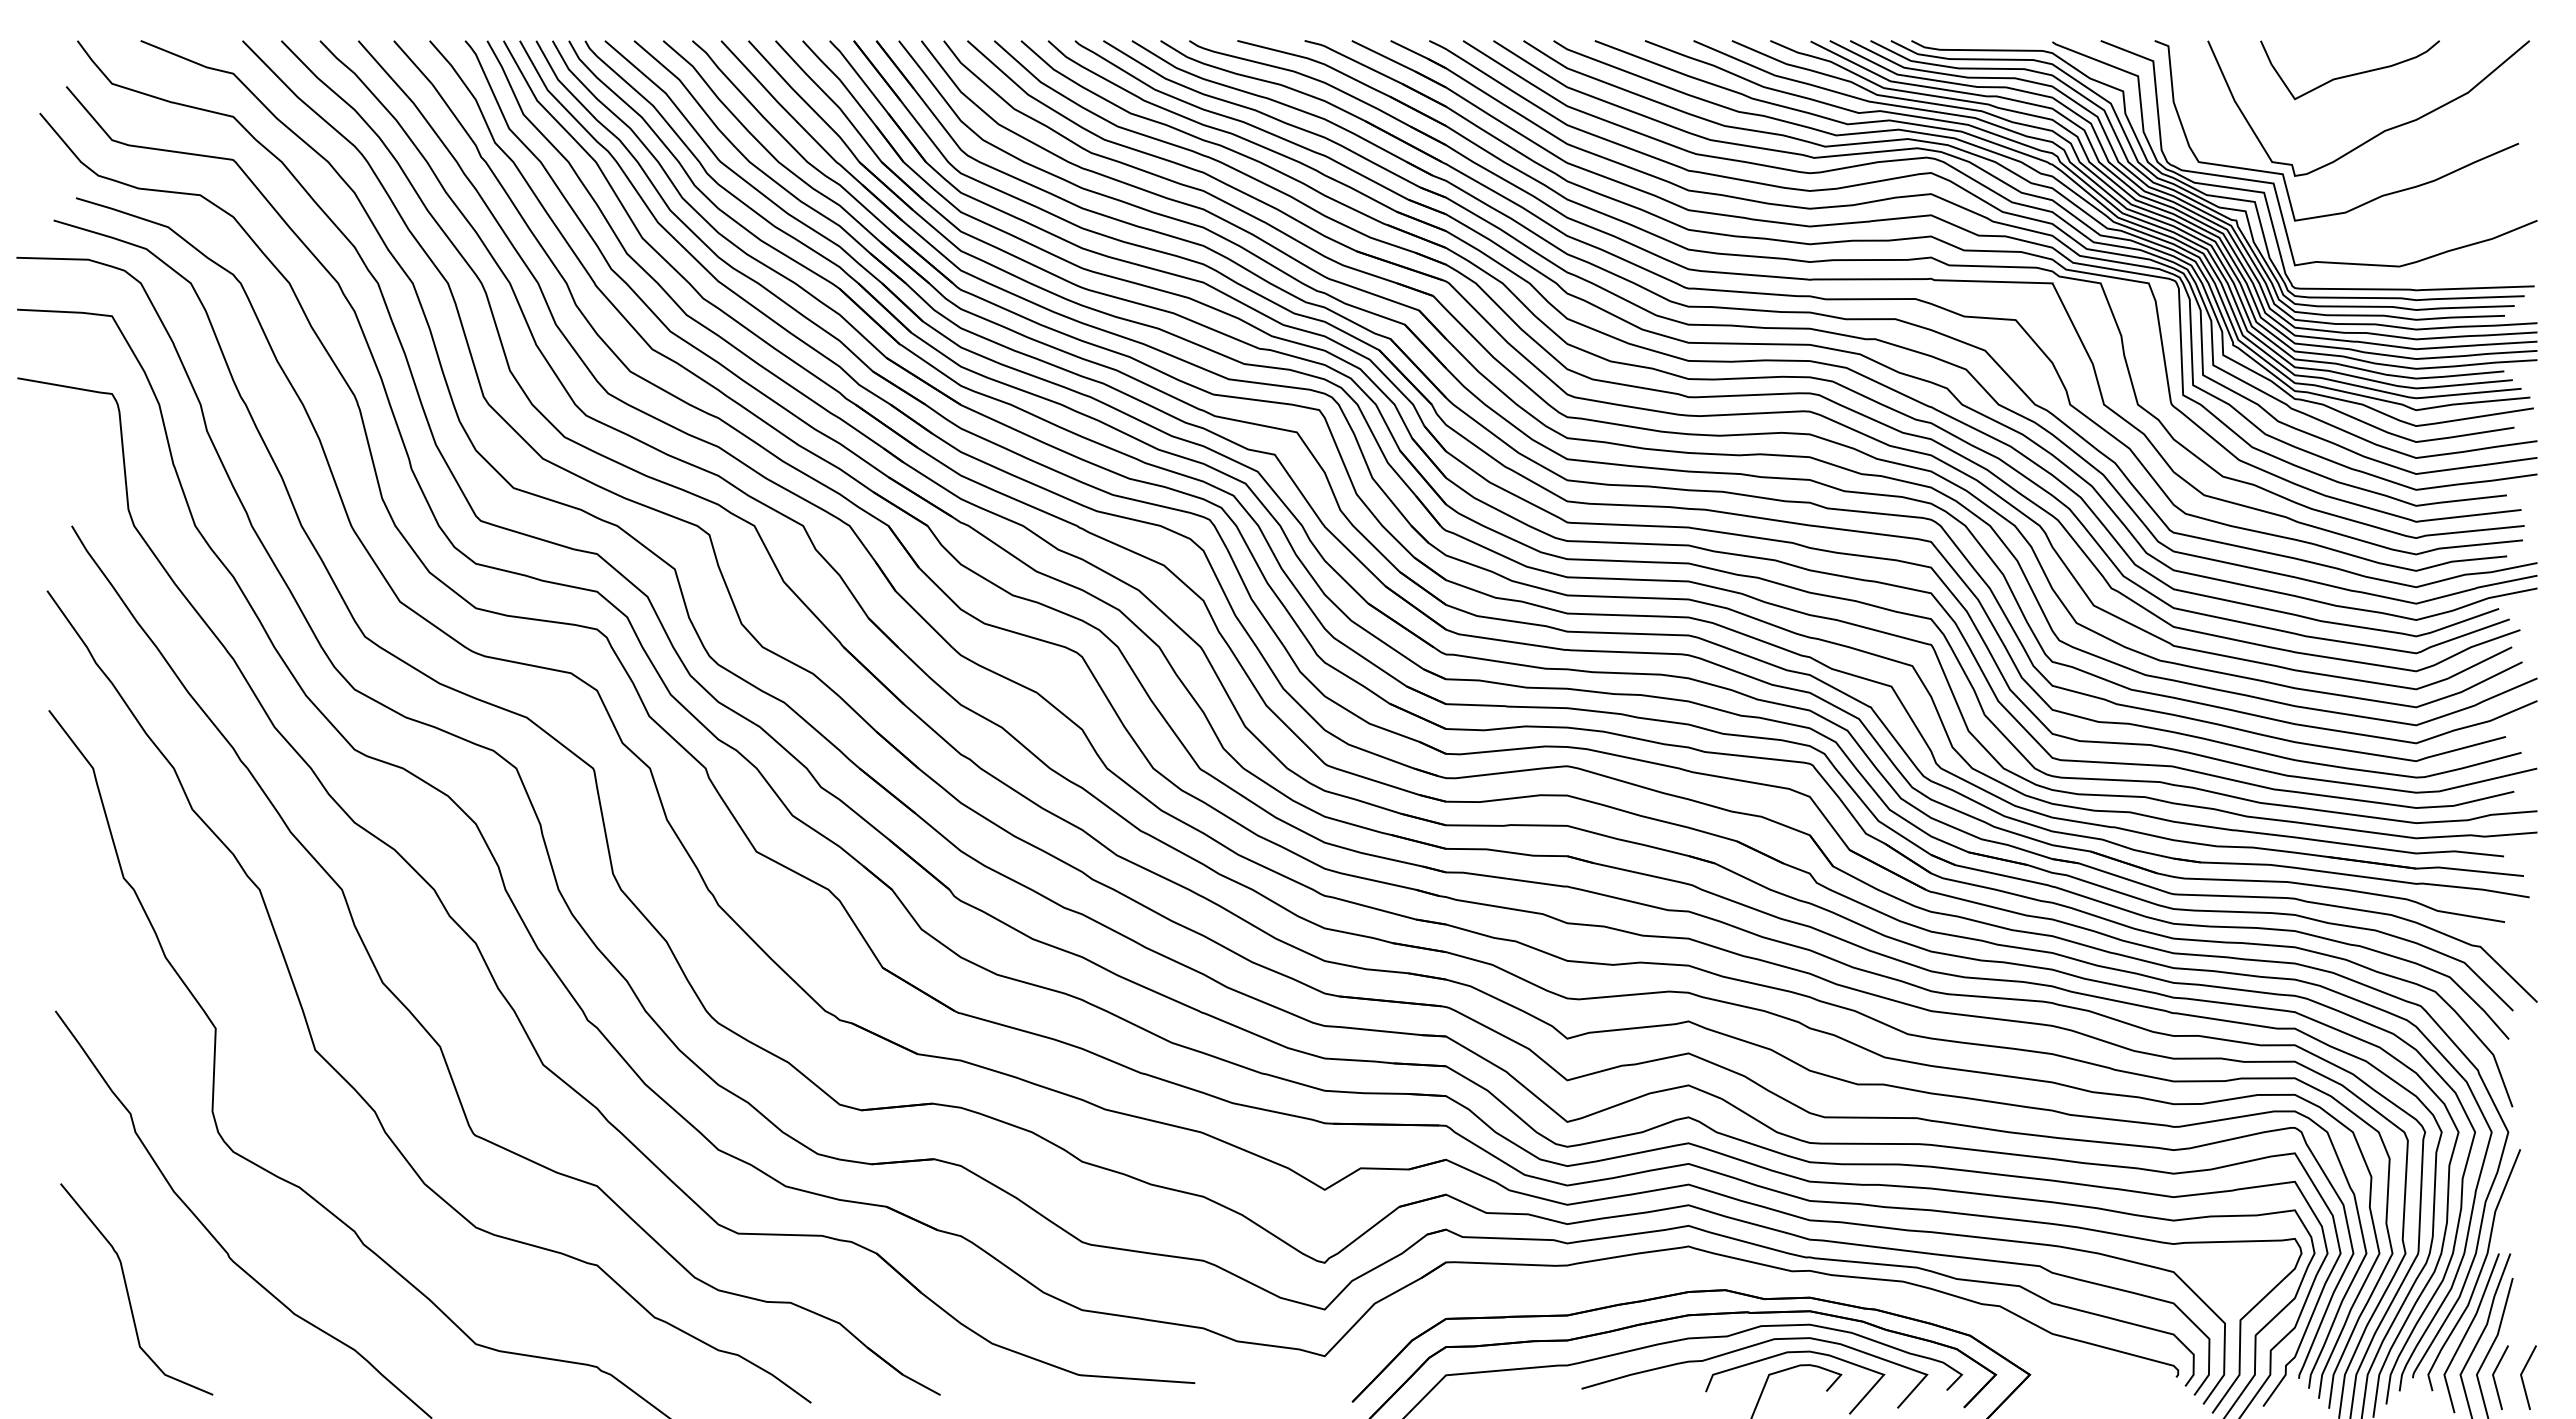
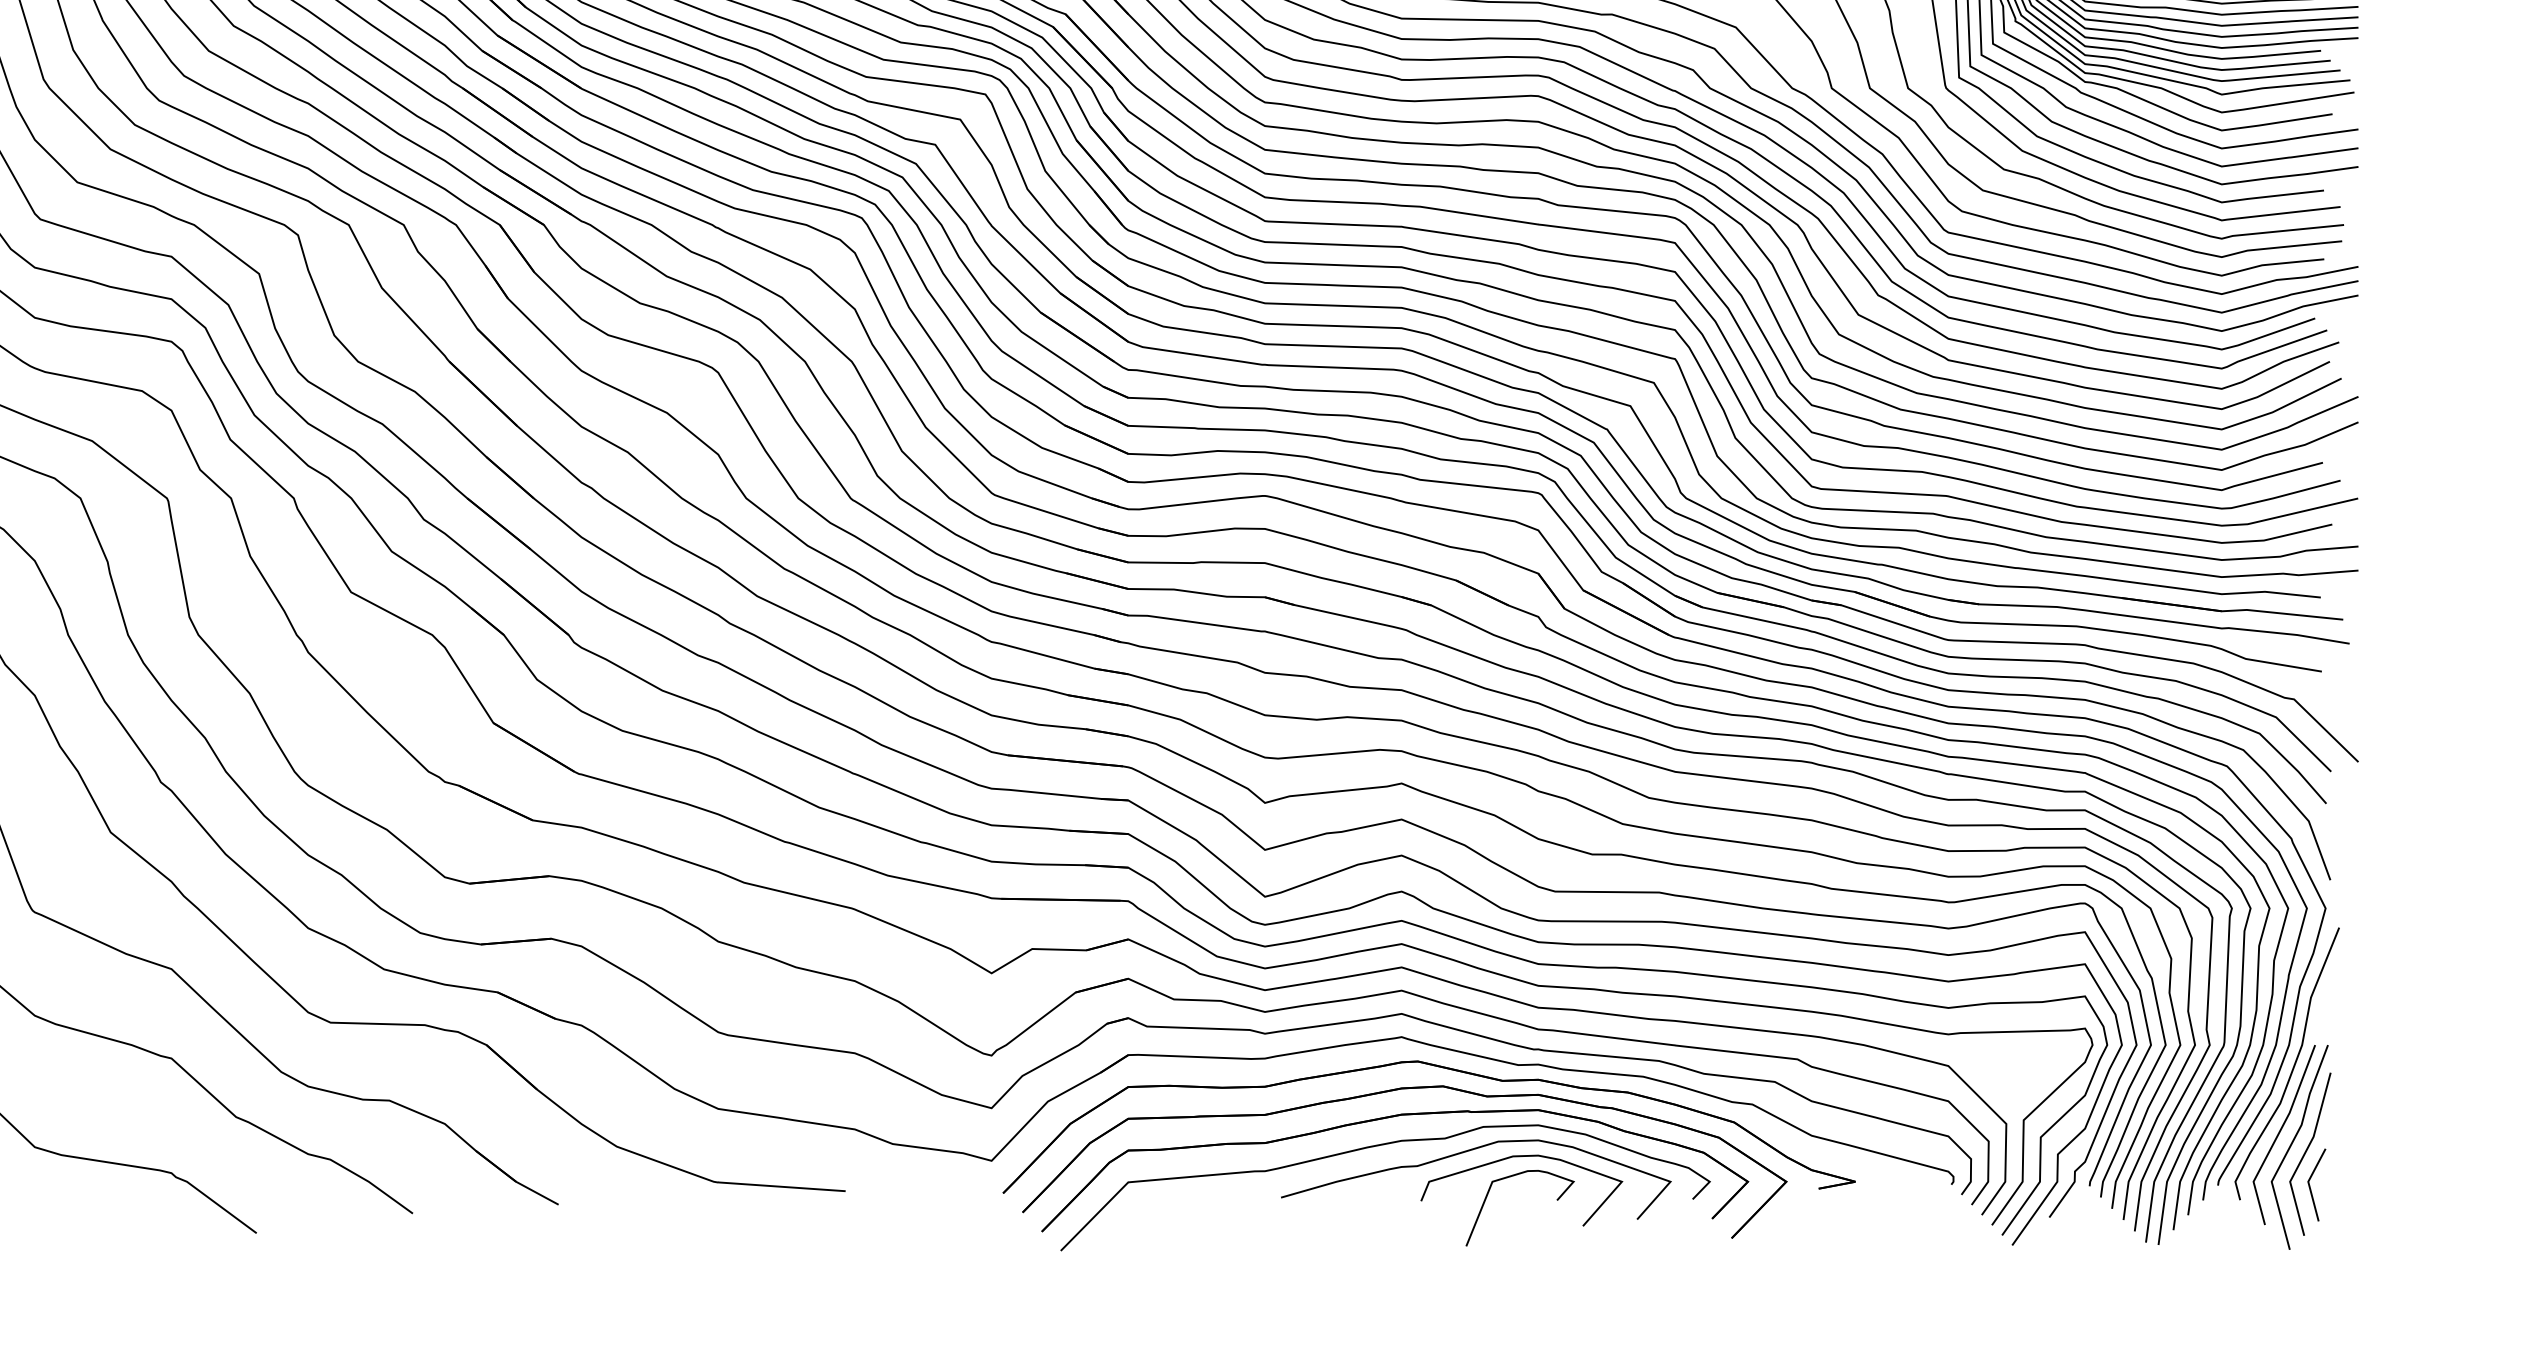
part: (1720, 1273) -> (1437, 1067), added
line: (2523, 1379) -> (2342, 1187), removed

